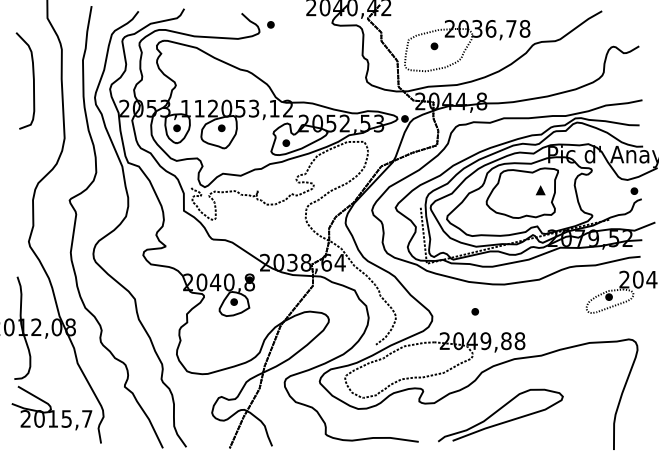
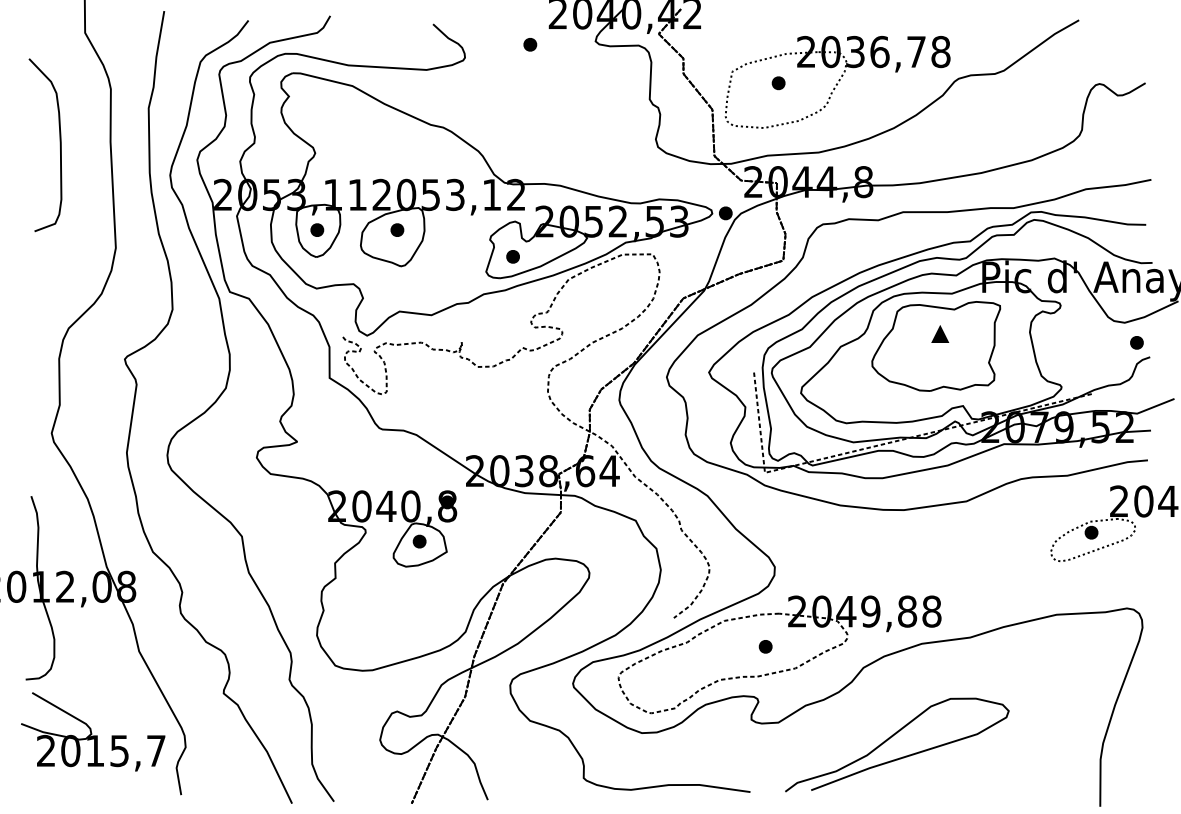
part: (270, 24) -> (529, 44), moved
part: (540, 190) -> (939, 334), moved
part: (474, 311) -> (764, 646), moved

